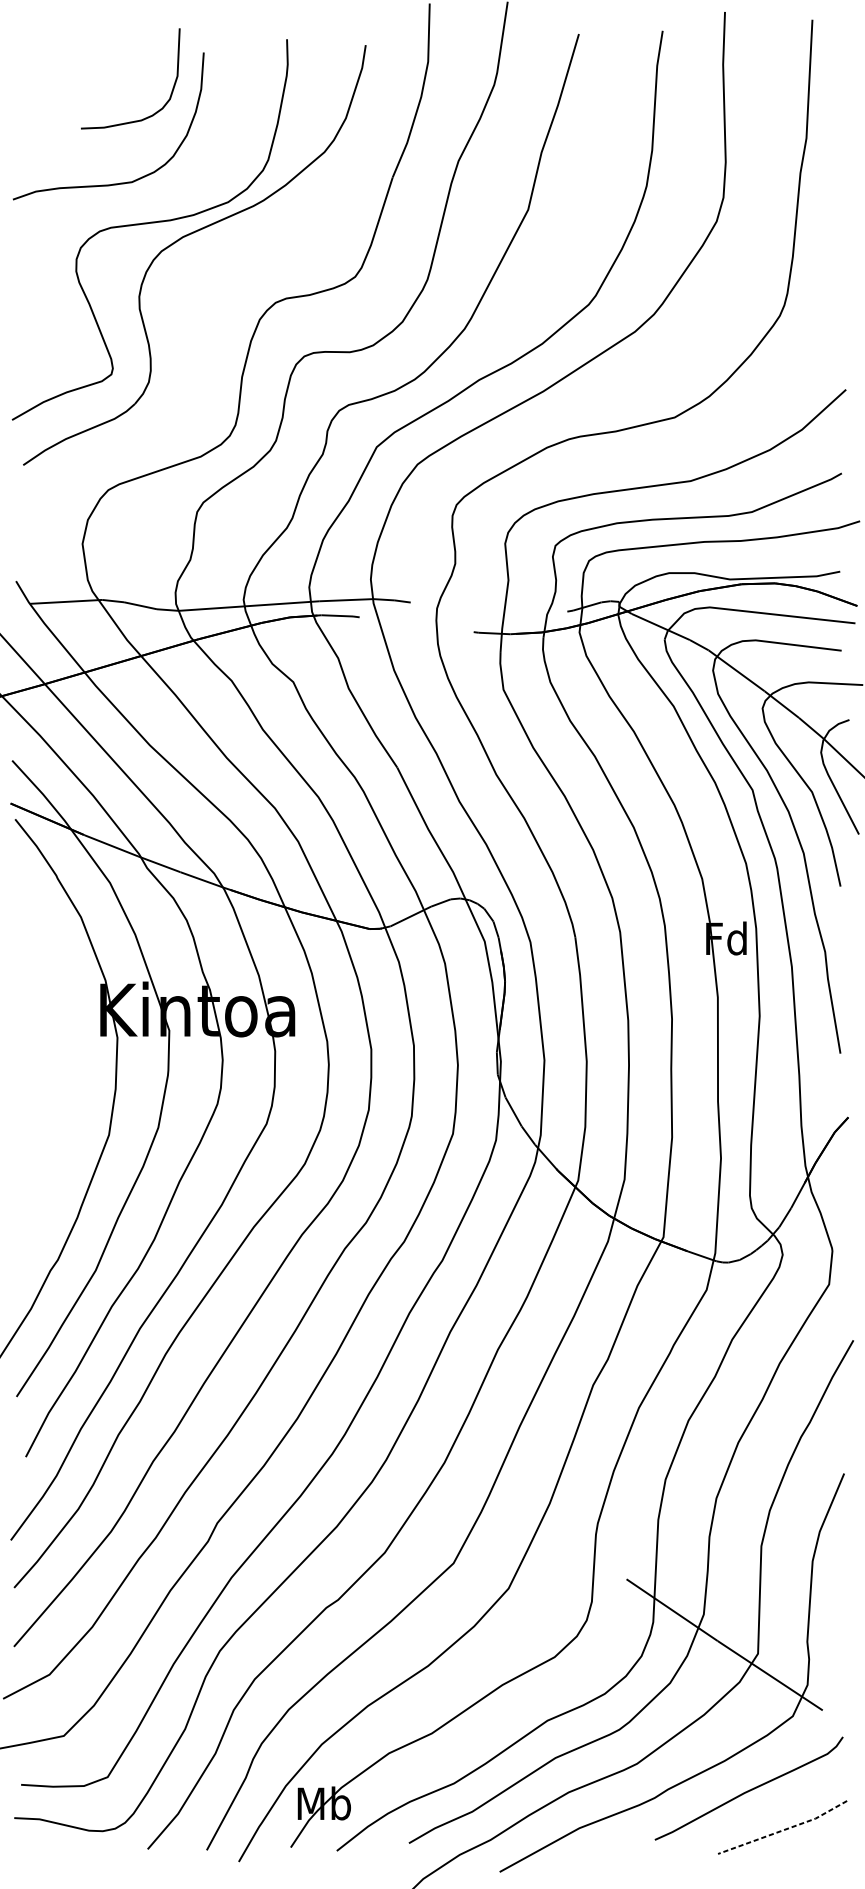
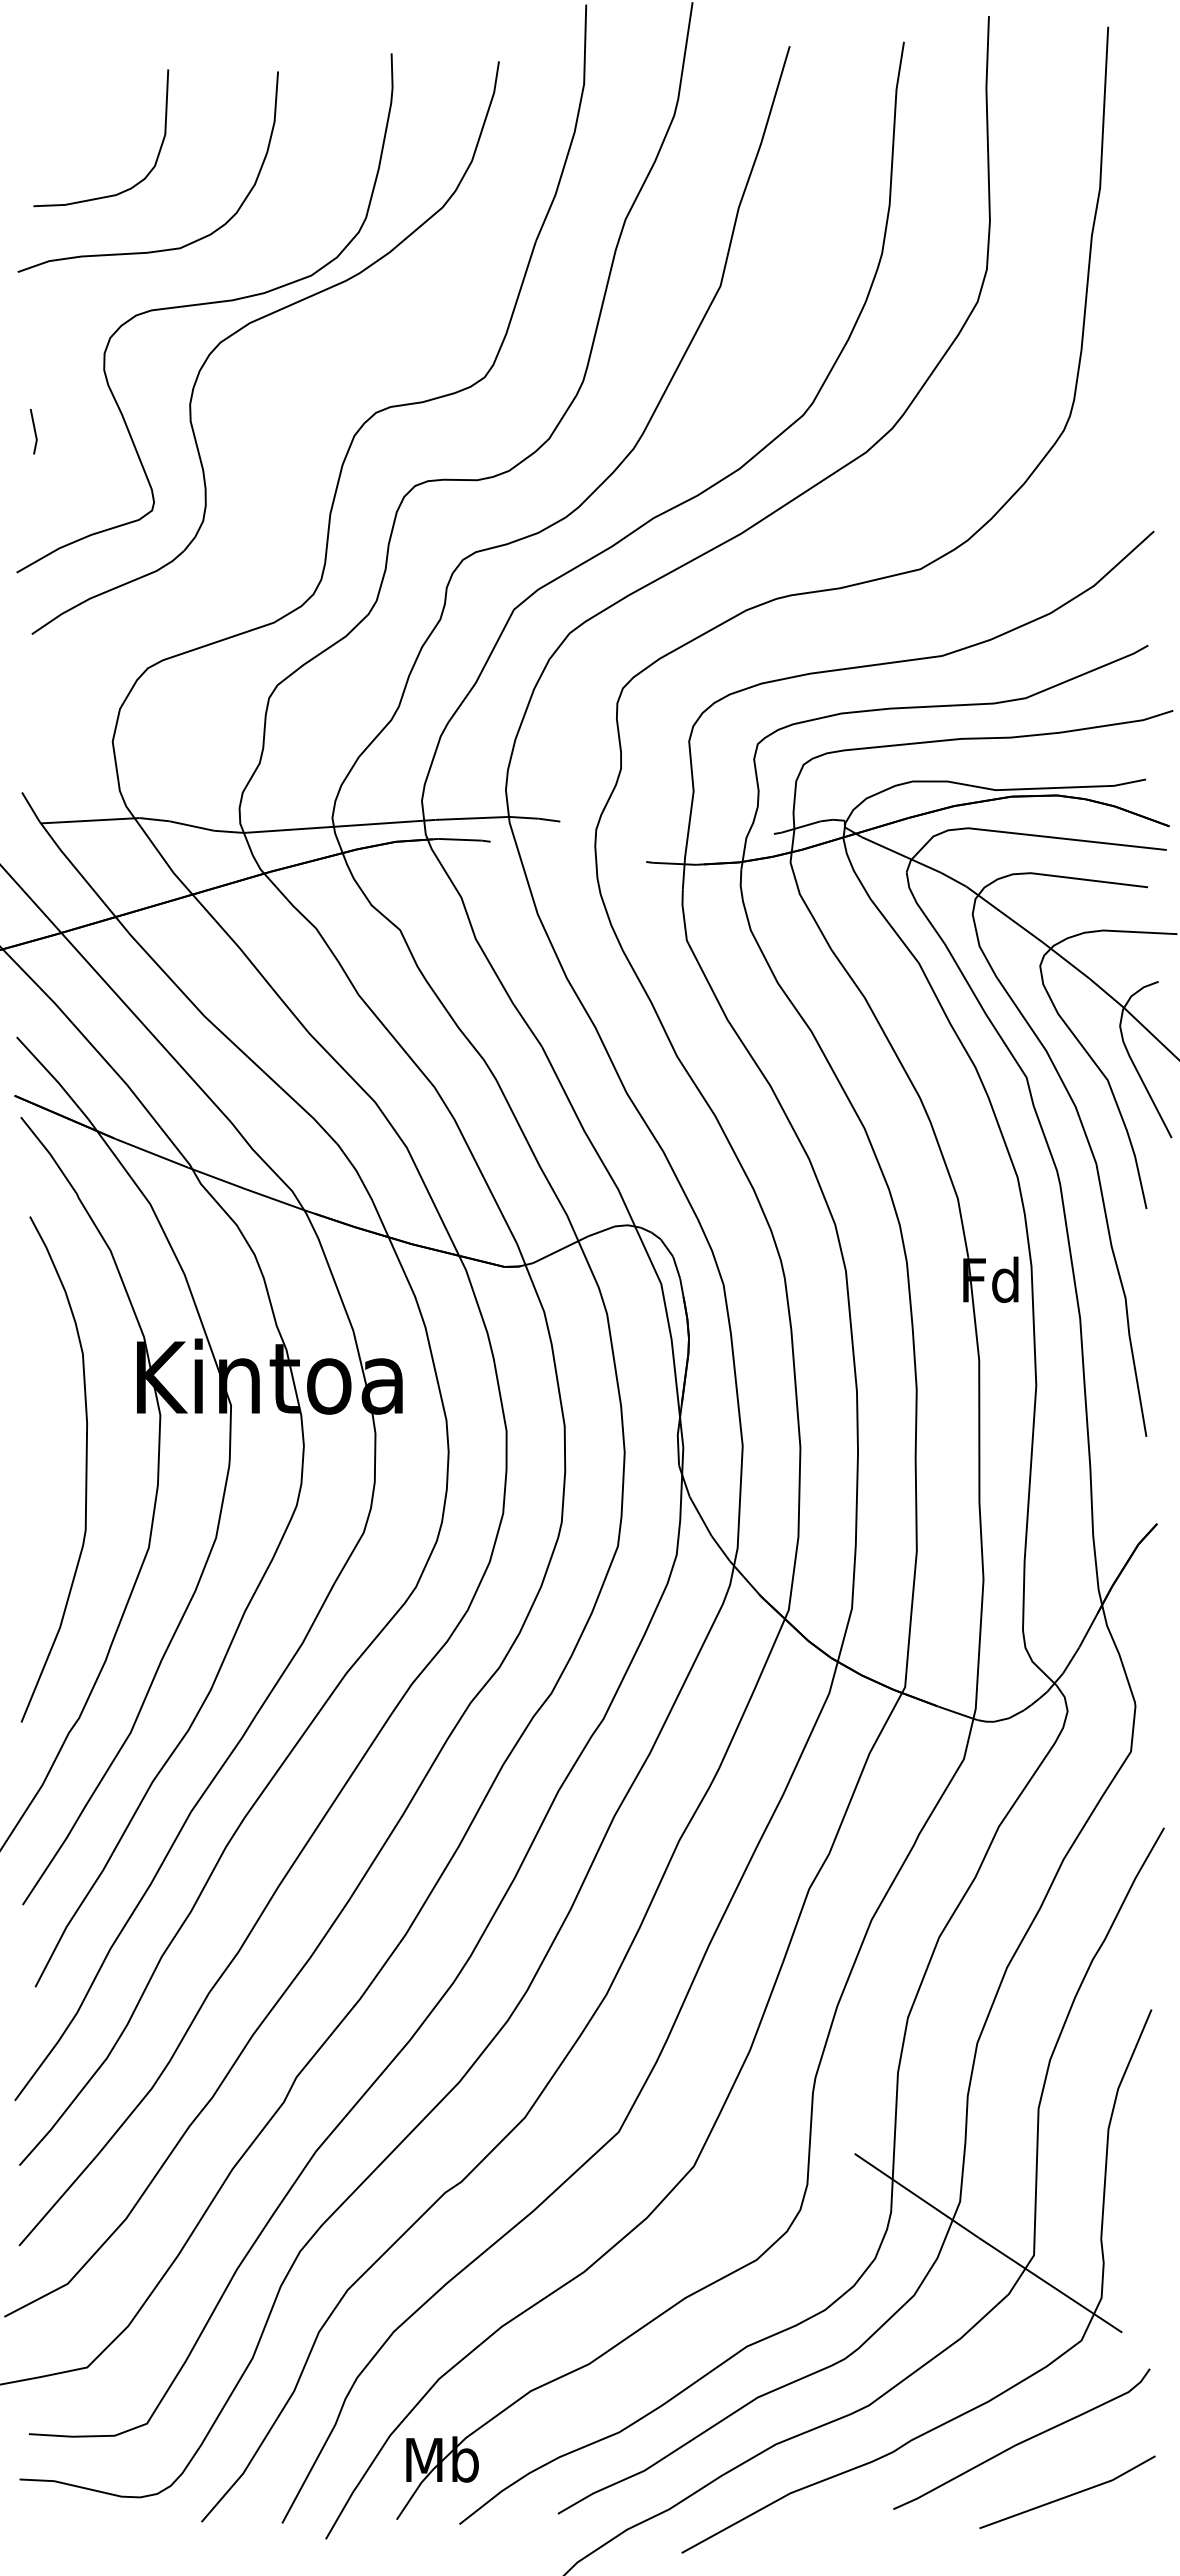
curve: (146, 117) -> (123, 190), moved
line: (25, 316) -> (34, 431), added
curve: (62, 1077) -> (85, 1469), added
line: (784, 1829) -> (1069, 2495), dashed -> solid

